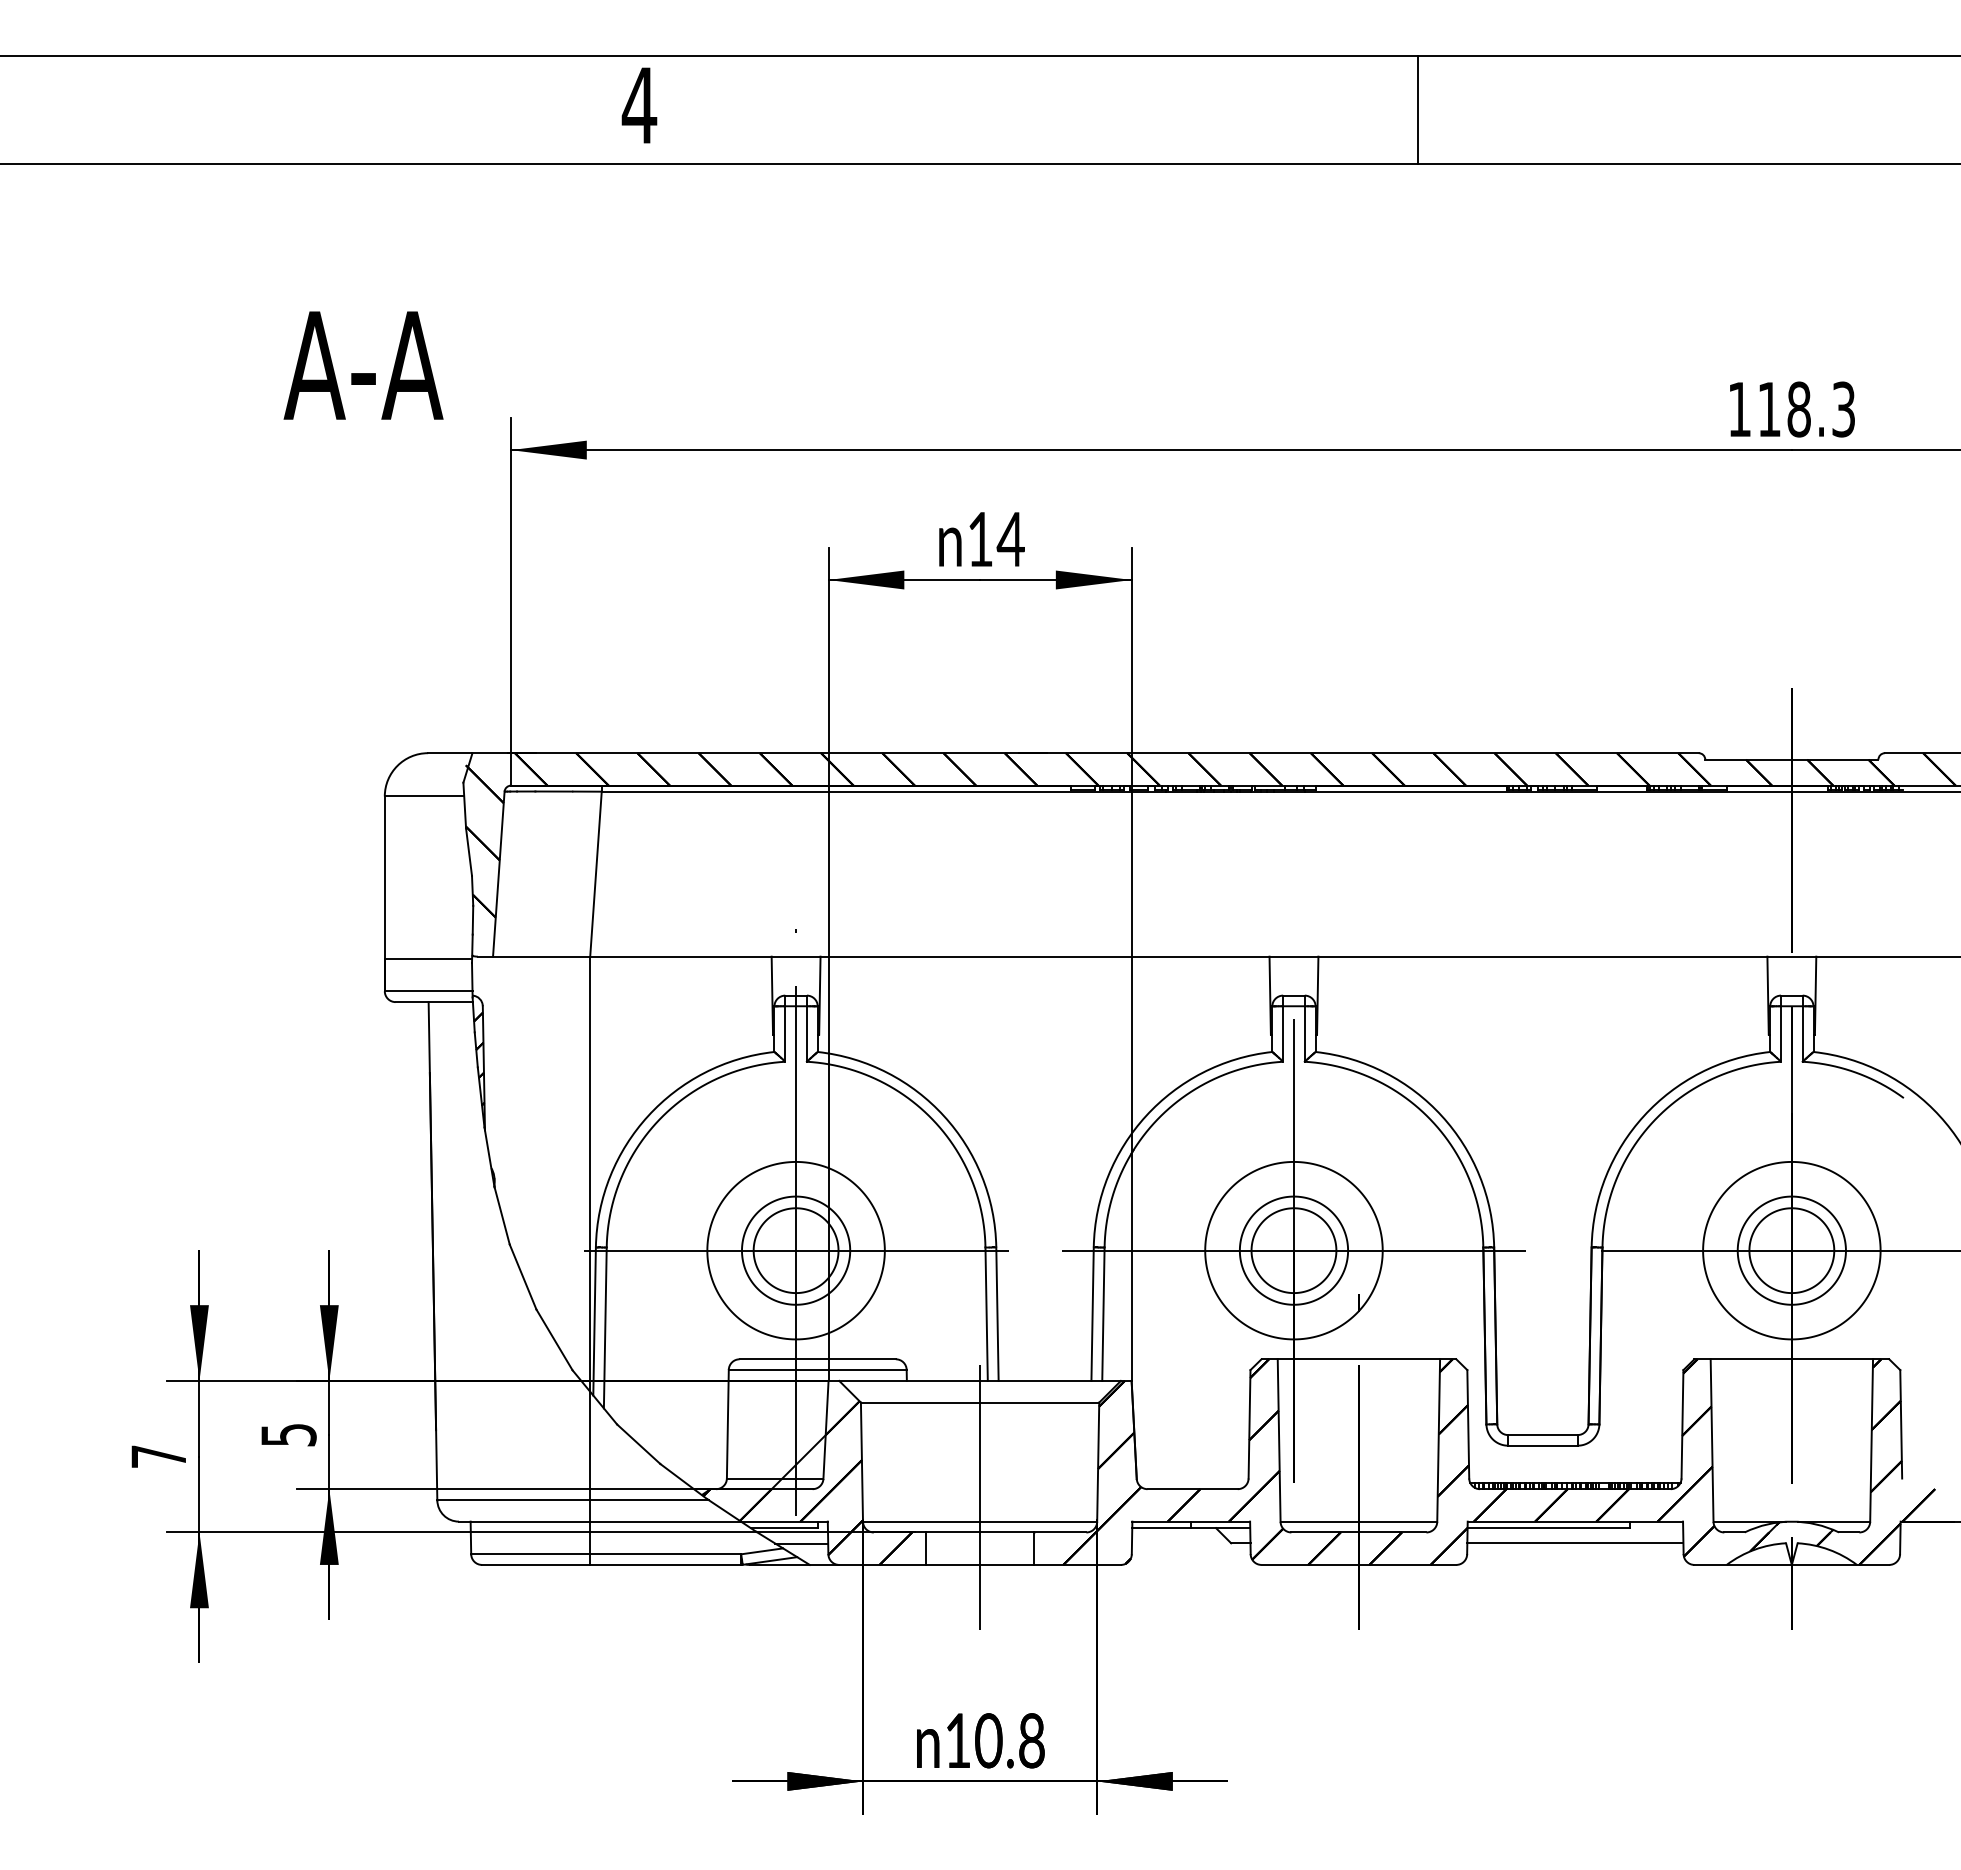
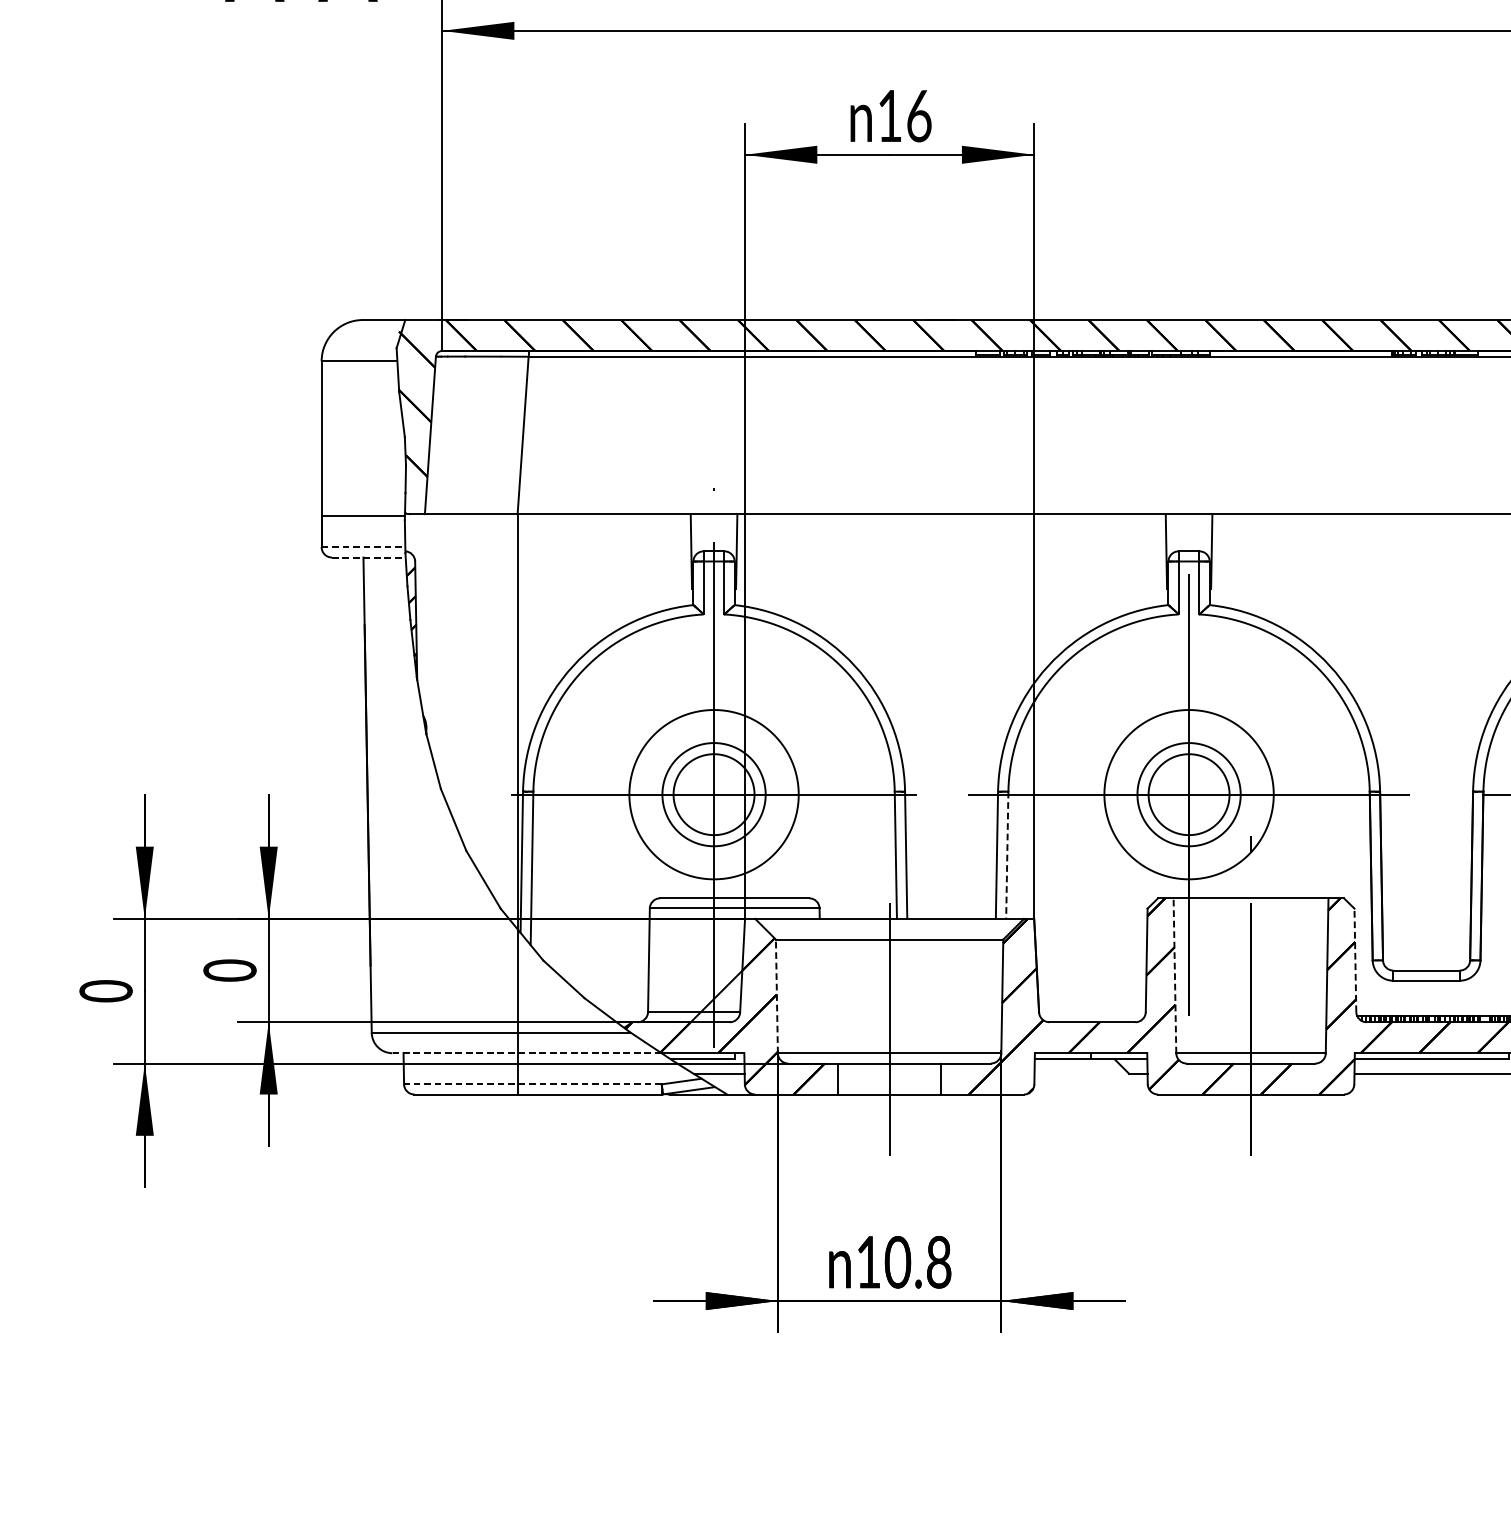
text: (1010, 539) -> (918, 116), 14 -> 16
line: (428, 991) -> (363, 547), solid -> dashed
line: (434, 1002) -> (369, 557), solid -> dashed
line: (1103, 1314) -> (1007, 855), solid -> dashed
line: (1468, 1423) -> (1355, 959), solid -> dashed
text: (288, 1434) -> (229, 970), 5 -> 0
line: (1279, 1440) -> (1175, 975), solid -> dashed
text: (158, 1456) -> (105, 991), 7 -> 0
line: (861, 1462) -> (776, 996), solid -> dashed
line: (599, 1521) -> (526, 1053), solid -> dashed
line: (605, 1554) -> (532, 1084), solid -> dashed

